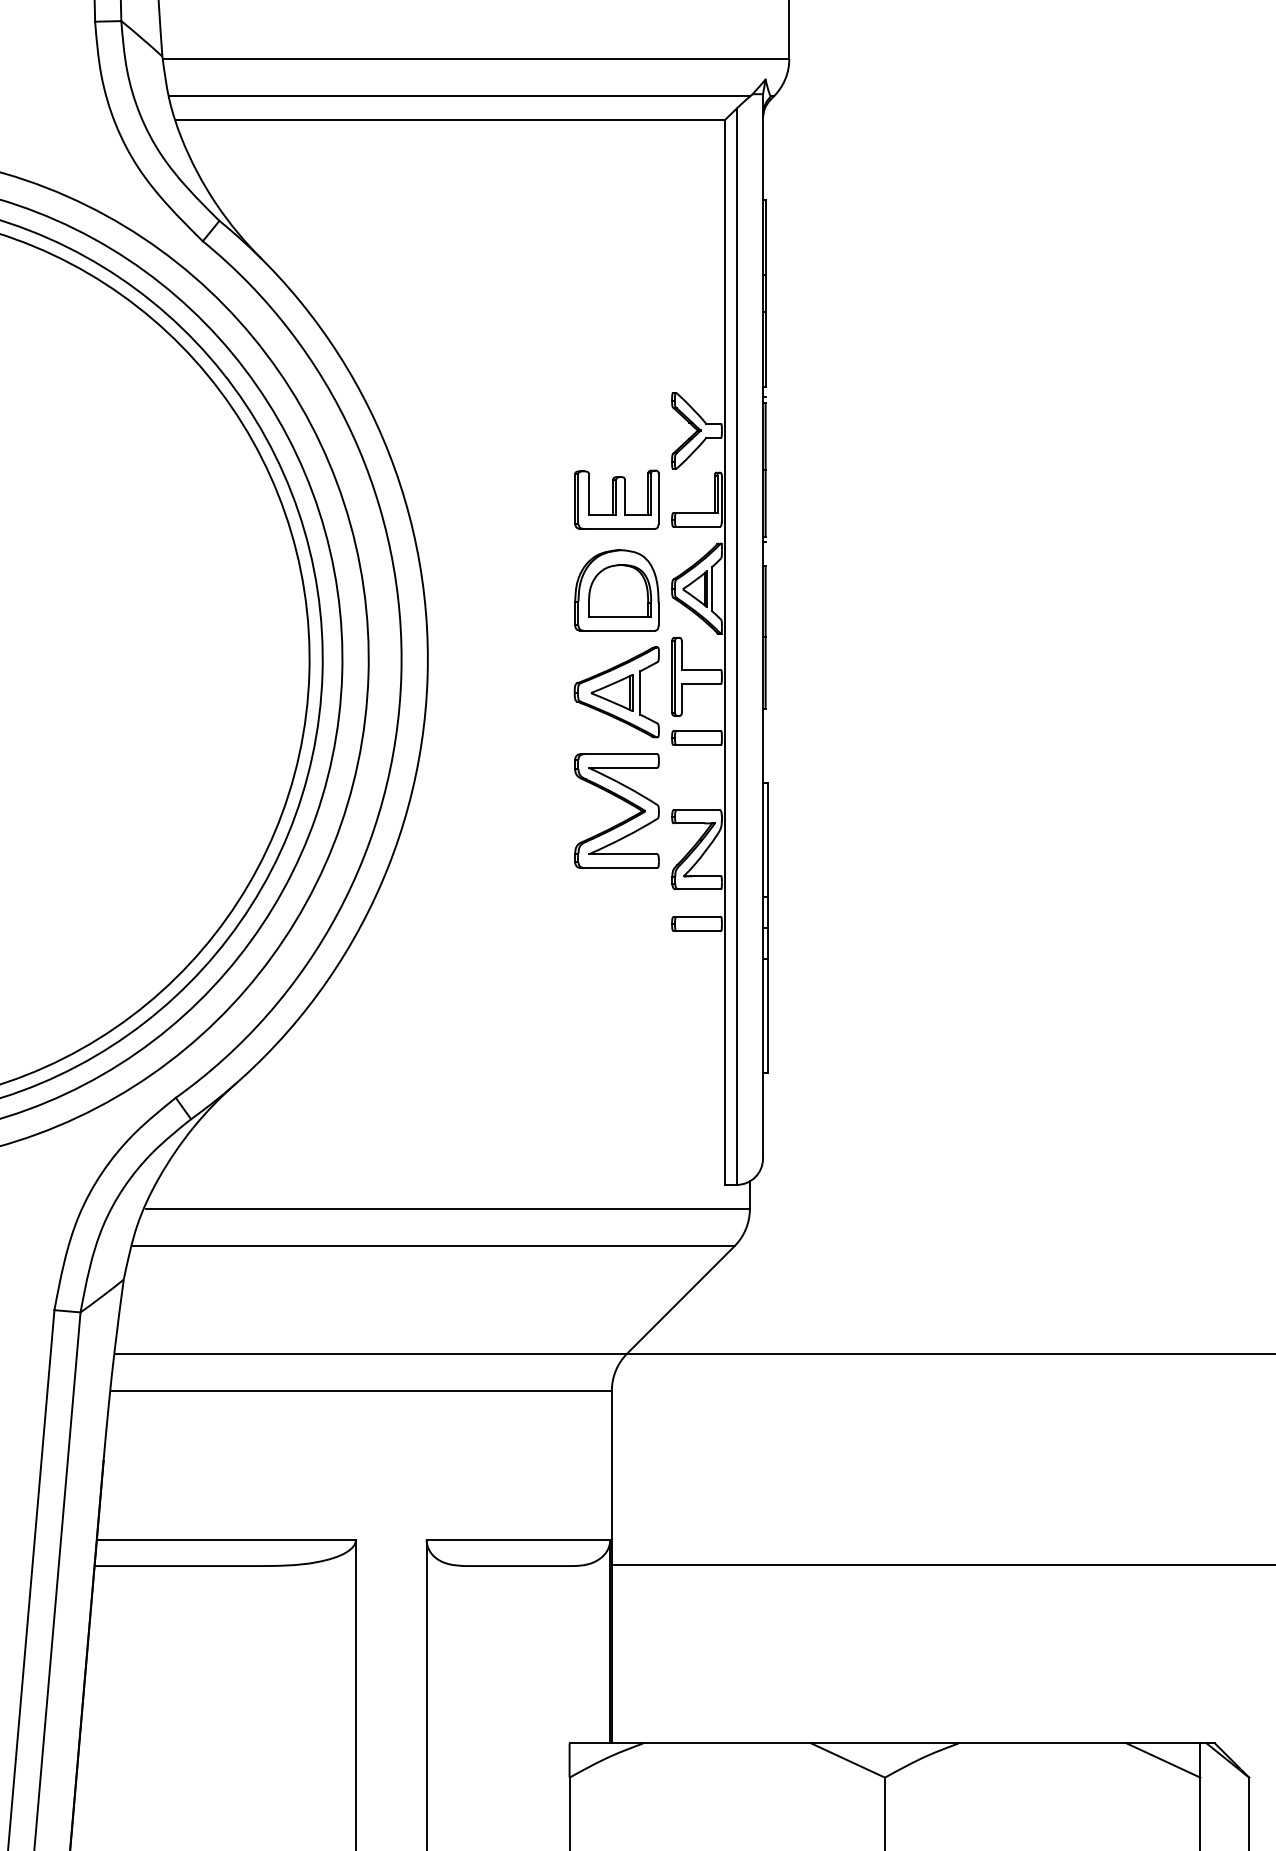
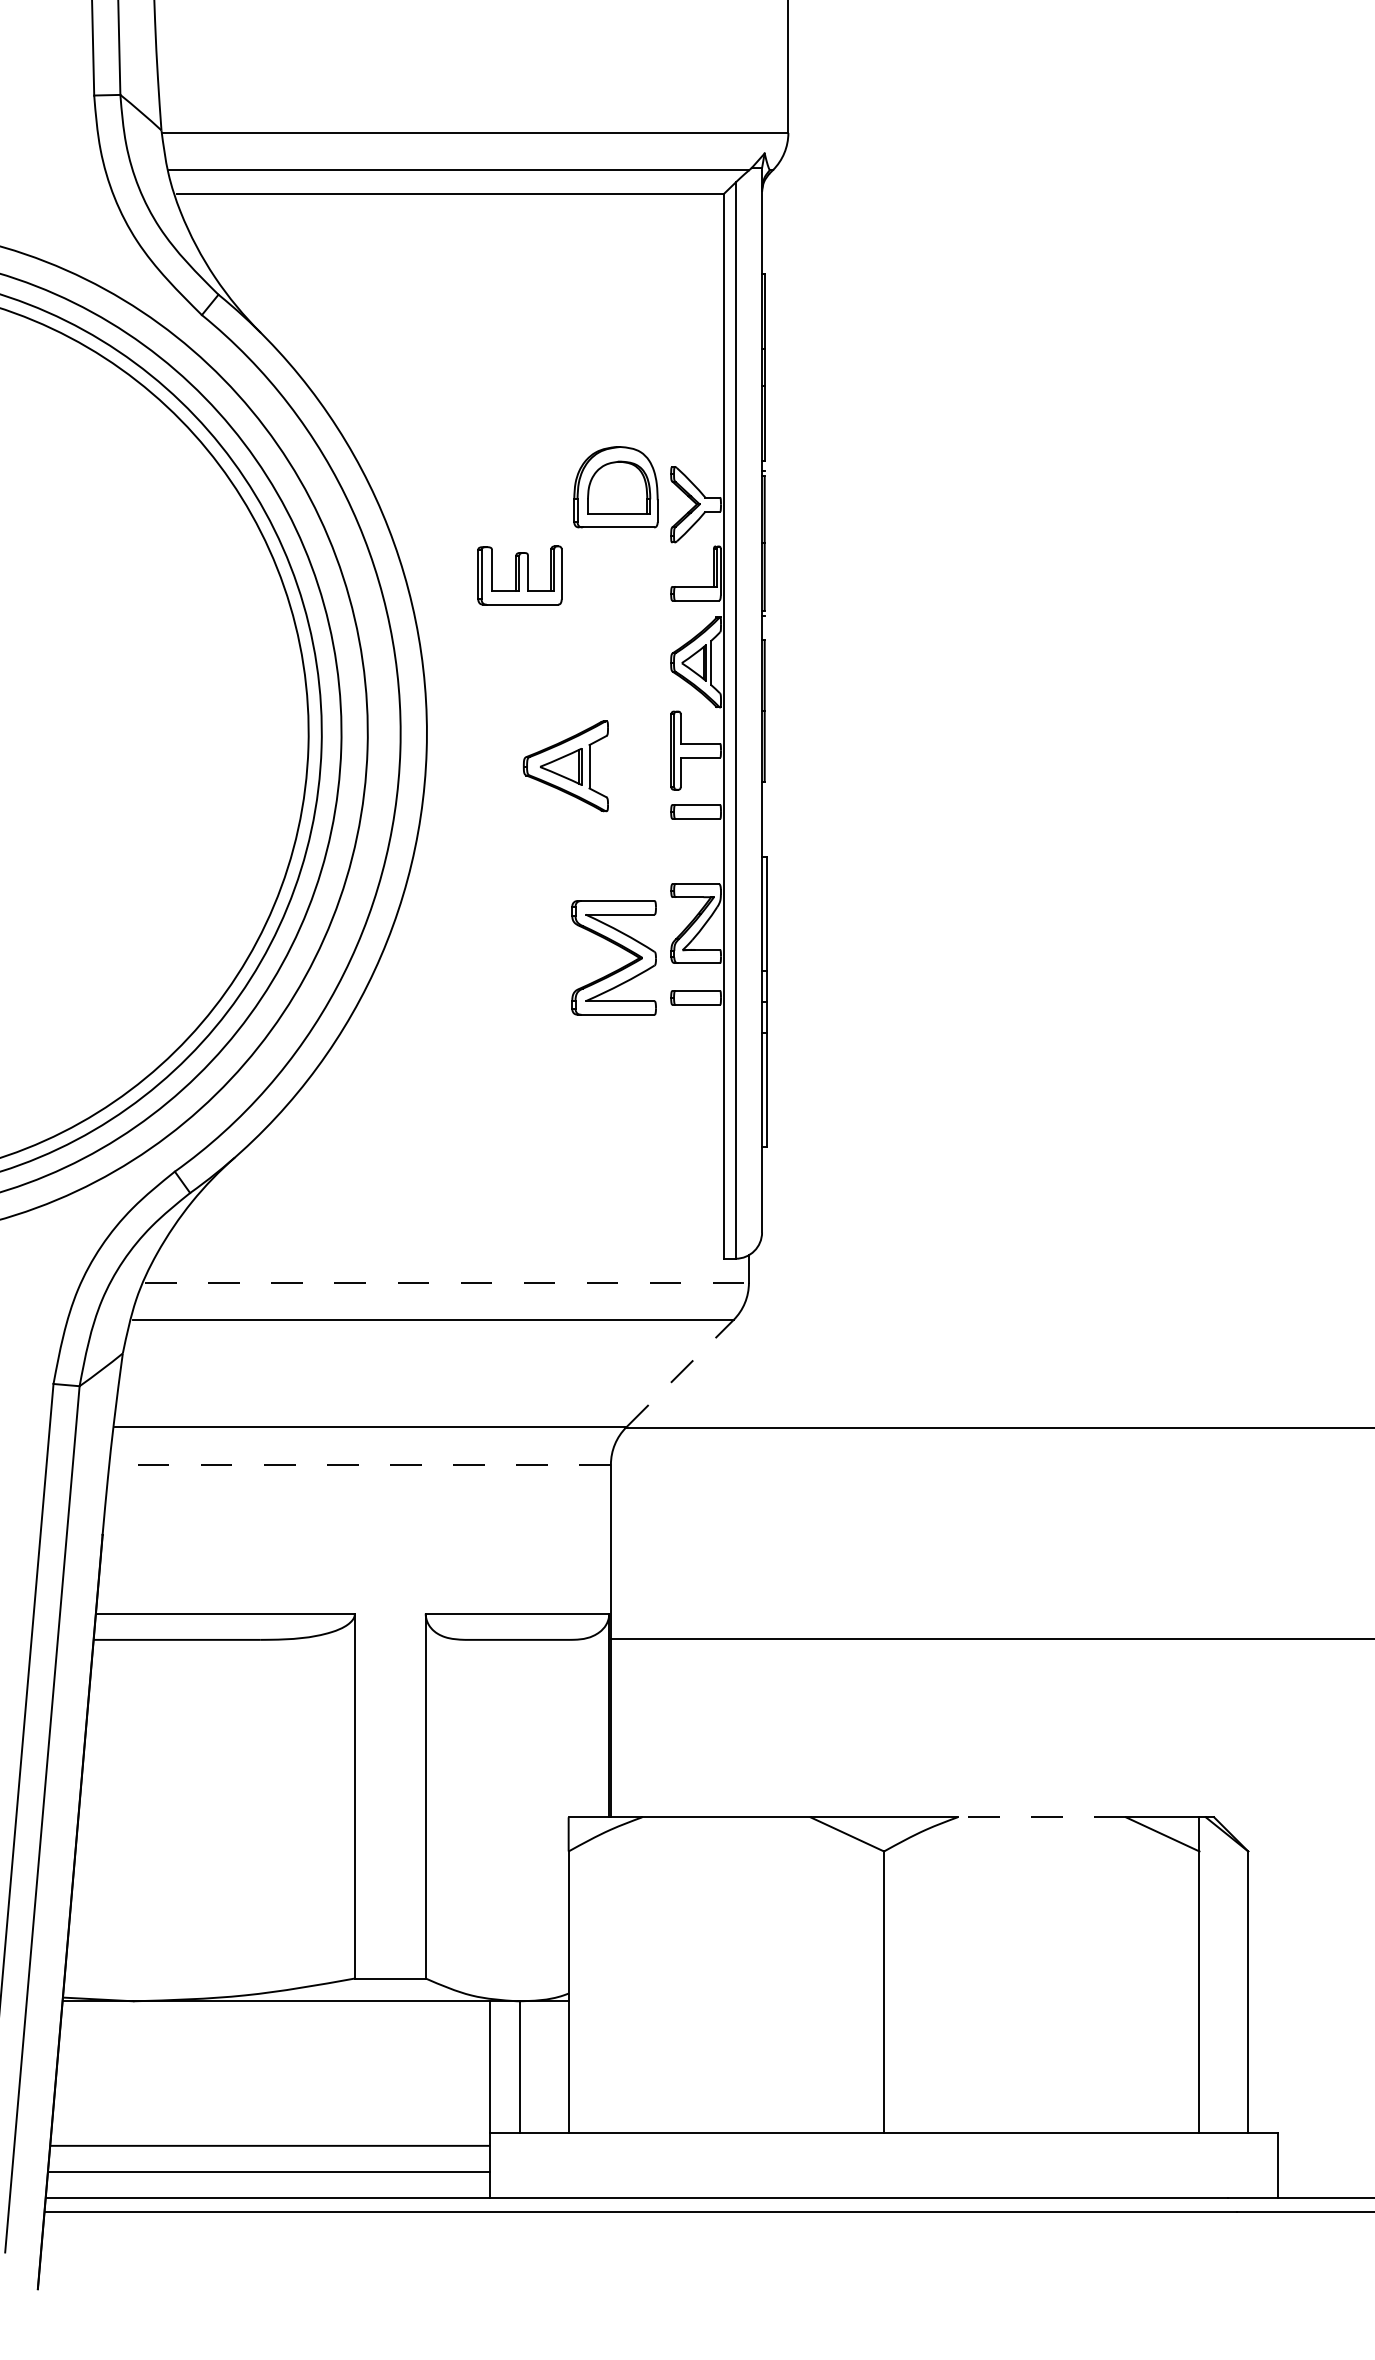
part: (616, 499) -> (519, 575), moved
part: (616, 590) -> (615, 487), moved
part: (616, 692) -> (565, 766), moved
part: (622, 800) -> (619, 947), moved
line: (448, 1208) -> (447, 1282), solid -> dashed
line: (680, 1299) -> (679, 1373), solid -> dashed
line: (361, 1390) -> (360, 1464), solid -> dashed
line: (1042, 1743) -> (1041, 1817), solid -> dashed

